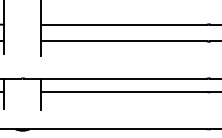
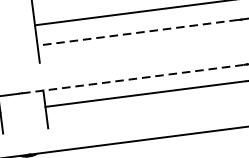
line: (123, 41) -> (137, 32), solid -> dashed
line: (115, 78) -> (133, 78), solid -> dashed

